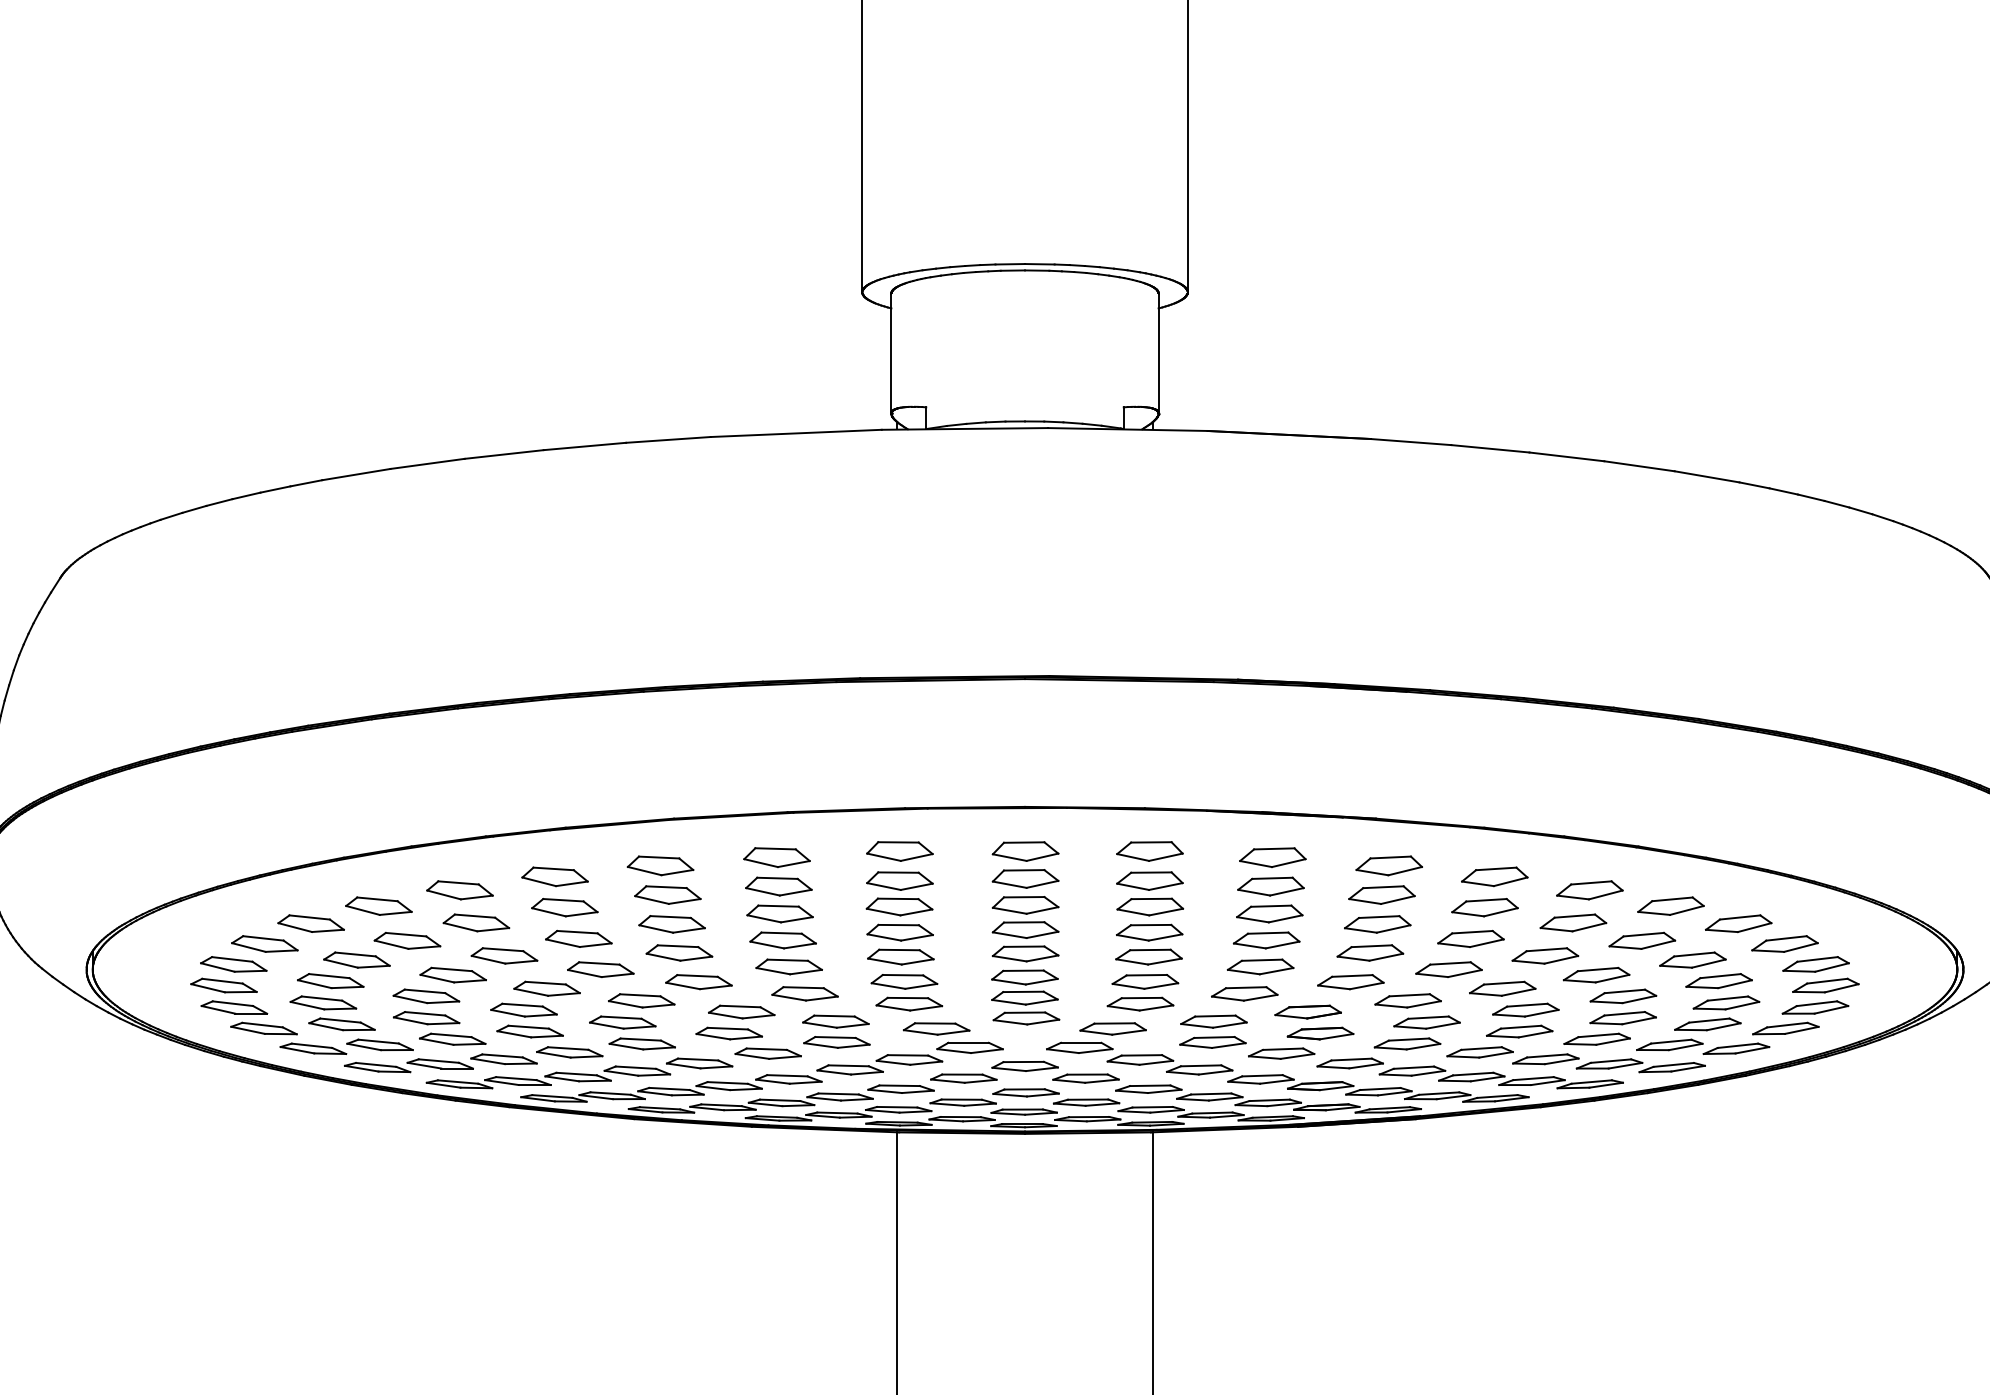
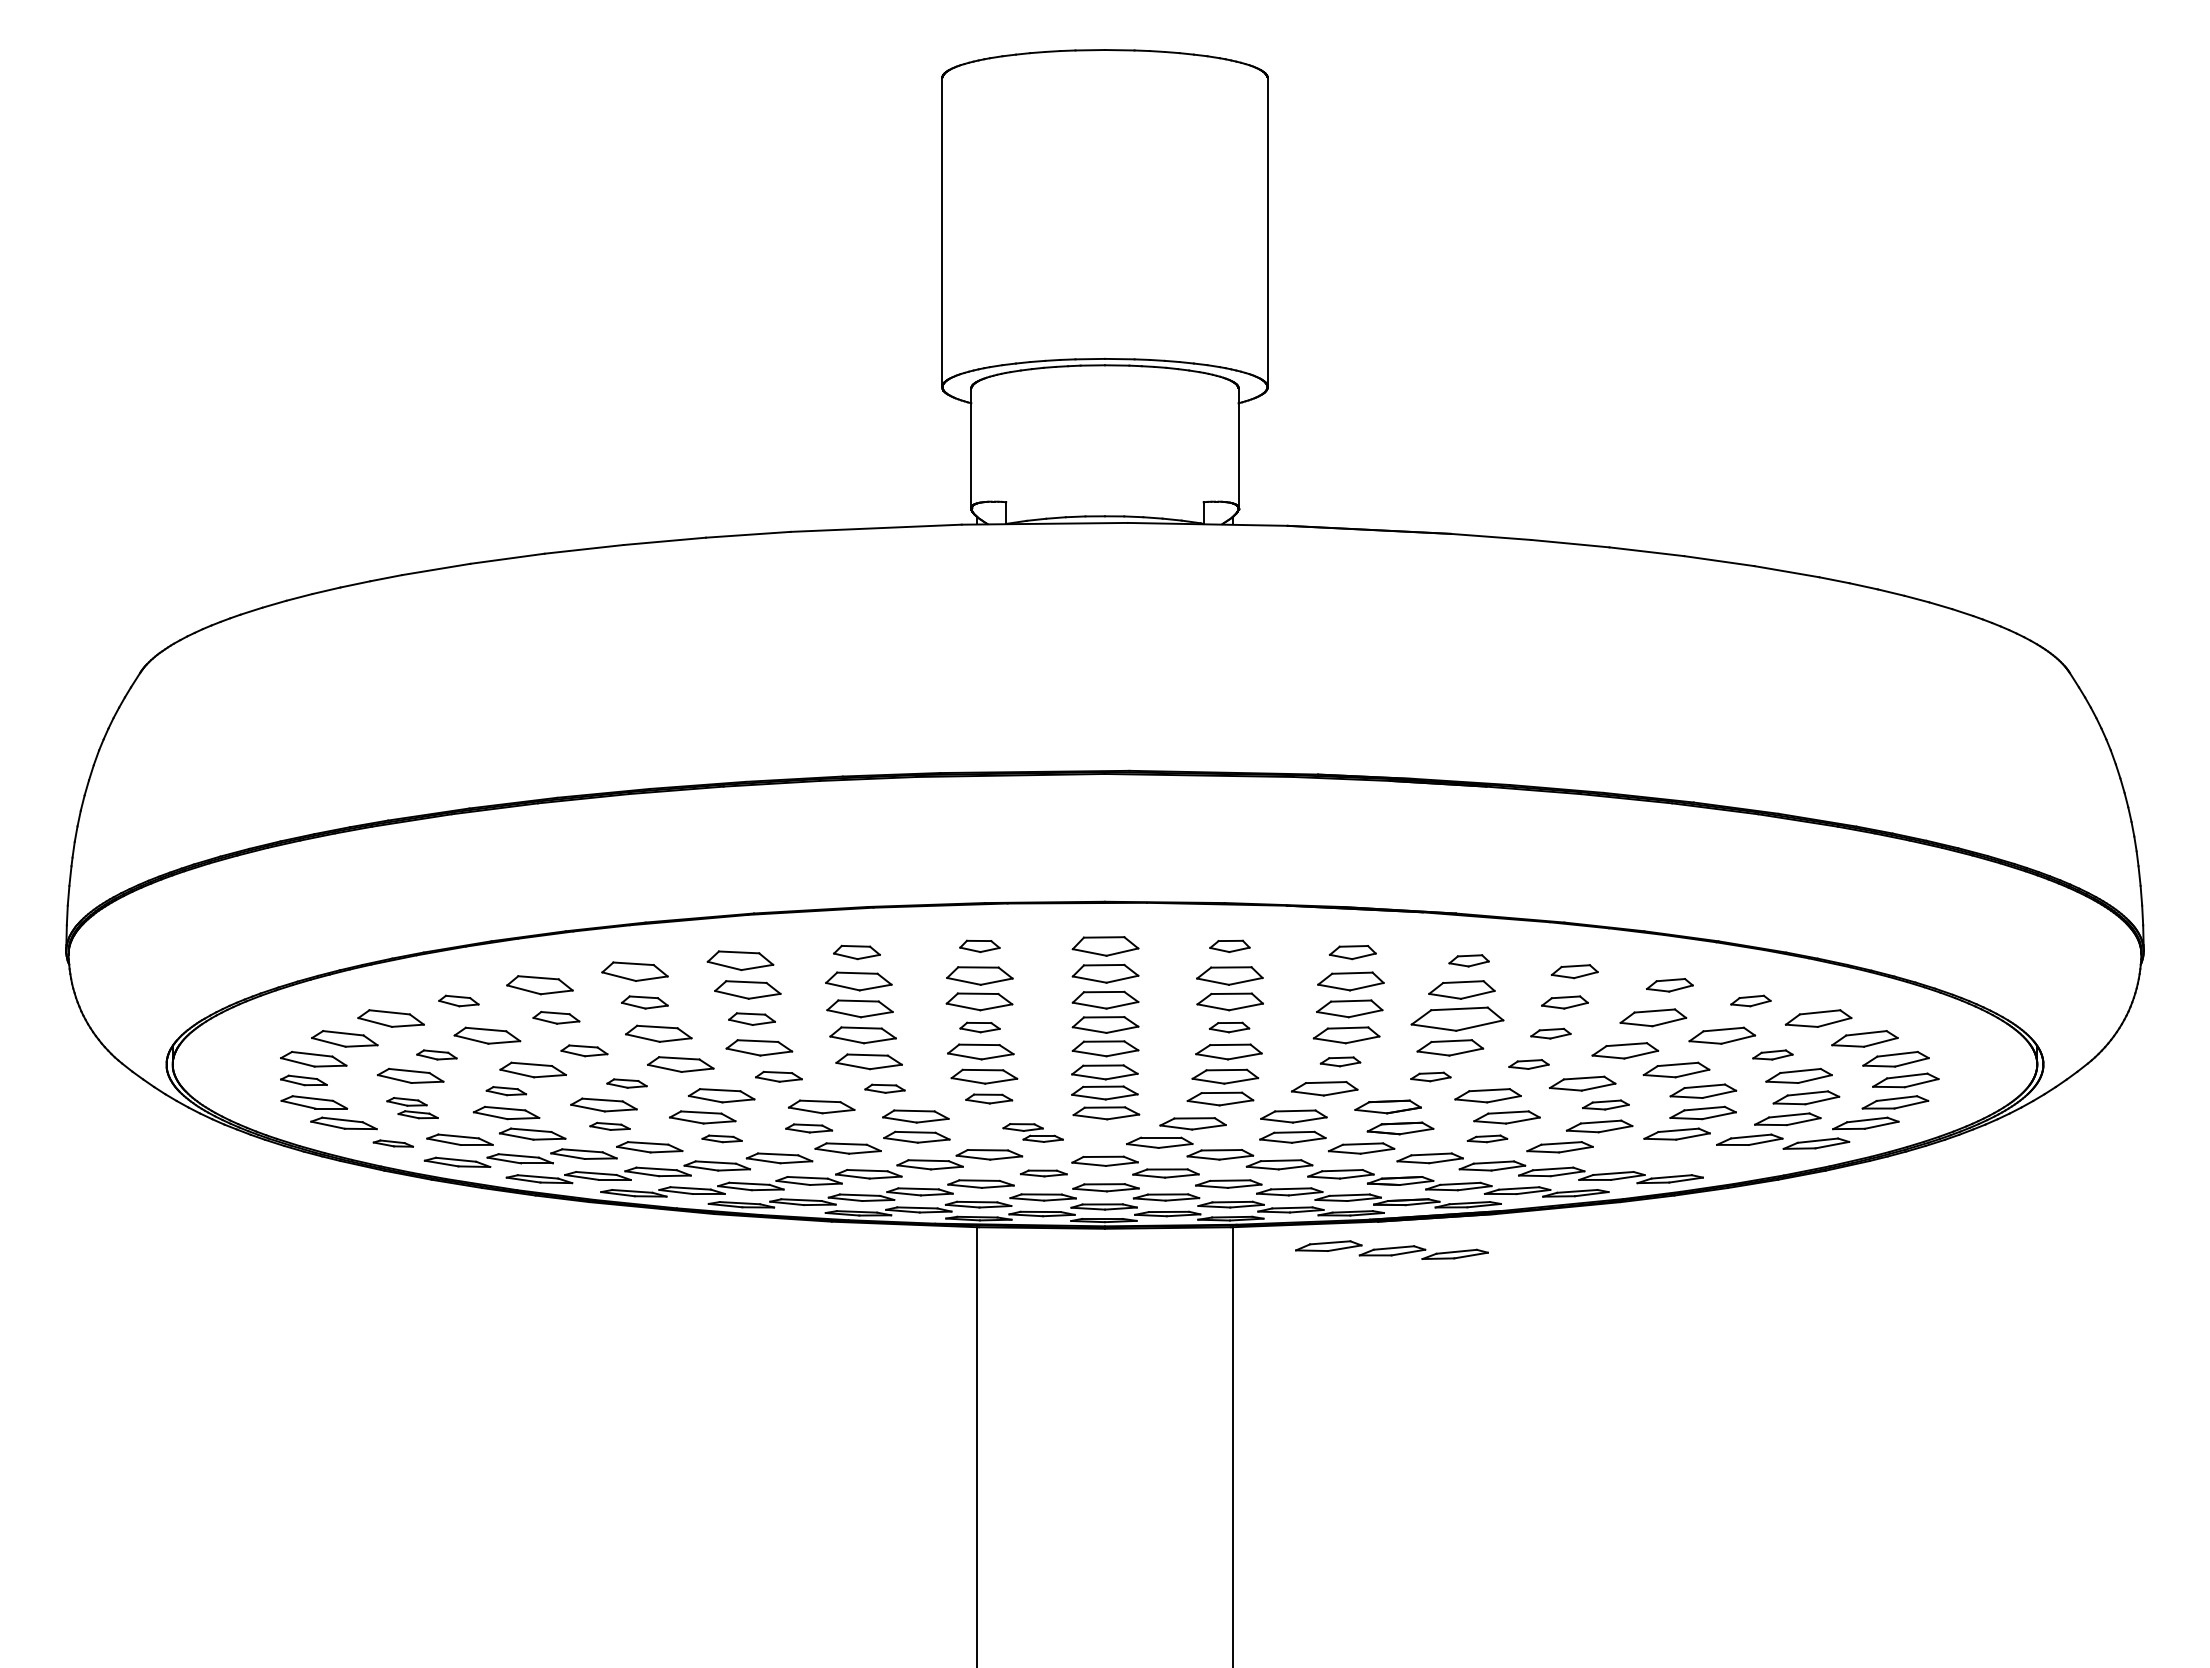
part: (899, 851) -> (979, 946), size x0.6
part: (1149, 851) -> (1229, 946), size x0.6
part: (776, 857) -> (856, 952), size x0.7
part: (1272, 857) -> (1352, 952), size x0.7
part: (1388, 865) -> (1468, 960), size x0.6
part: (1494, 876) -> (1574, 971), size x0.7
part: (1589, 890) -> (1669, 985), size x0.7
part: (378, 905) -> (458, 1000), size x0.6
part: (1670, 905) -> (1750, 1000), size x0.6
part: (564, 907) -> (644, 1002), size x0.7
part: (1484, 907) -> (1564, 1002), size x0.7
part: (476, 922) -> (556, 1017), size x0.7
part: (671, 923) -> (751, 1018), size x0.7
part: (1377, 924) -> (1457, 1019), size x1.4
part: (899, 932) -> (979, 1027), size x0.6
part: (1149, 932) -> (1229, 1027), size x0.6
part: (1470, 938) -> (1550, 1033), size x0.6
part: (504, 955) -> (584, 1050), size x0.7
part: (356, 959) -> (436, 1054), size x0.6
part: (1692, 959) -> (1772, 1054), size x0.6
part: (1260, 966) -> (1340, 1061), size x0.6
part: (1448, 969) -> (1528, 1064), size x0.6
part: (698, 981) -> (778, 1076), size x0.7
part: (1350, 981) -> (1430, 1076), size x0.6
part: (223, 985) -> (303, 1080), size x0.7
part: (546, 988) -> (626, 1083), size x0.6
part: (804, 993) -> (884, 1088), size x0.6
part: (426, 995) -> (506, 1090), size x0.6
part: (908, 1003) -> (988, 1098), size x0.7
part: (1525, 1009) -> (1605, 1104), size x0.7
part: (332, 1012) -> (412, 1107), size x0.6
part: (529, 1031) -> (609, 1126), size x0.6
part: (728, 1033) -> (808, 1128), size x0.7
part: (952, 1037) -> (1032, 1132), size x0.6
part: (641, 1043) -> (721, 1138), size x0.6
part: (1407, 1043) -> (1487, 1138), size x0.6
part: (313, 1048) -> (393, 1143), size x0.6
part: (1608, 1062) -> (1391, 1249), moved
part: (963, 1078) -> (1043, 1173), size x0.7

